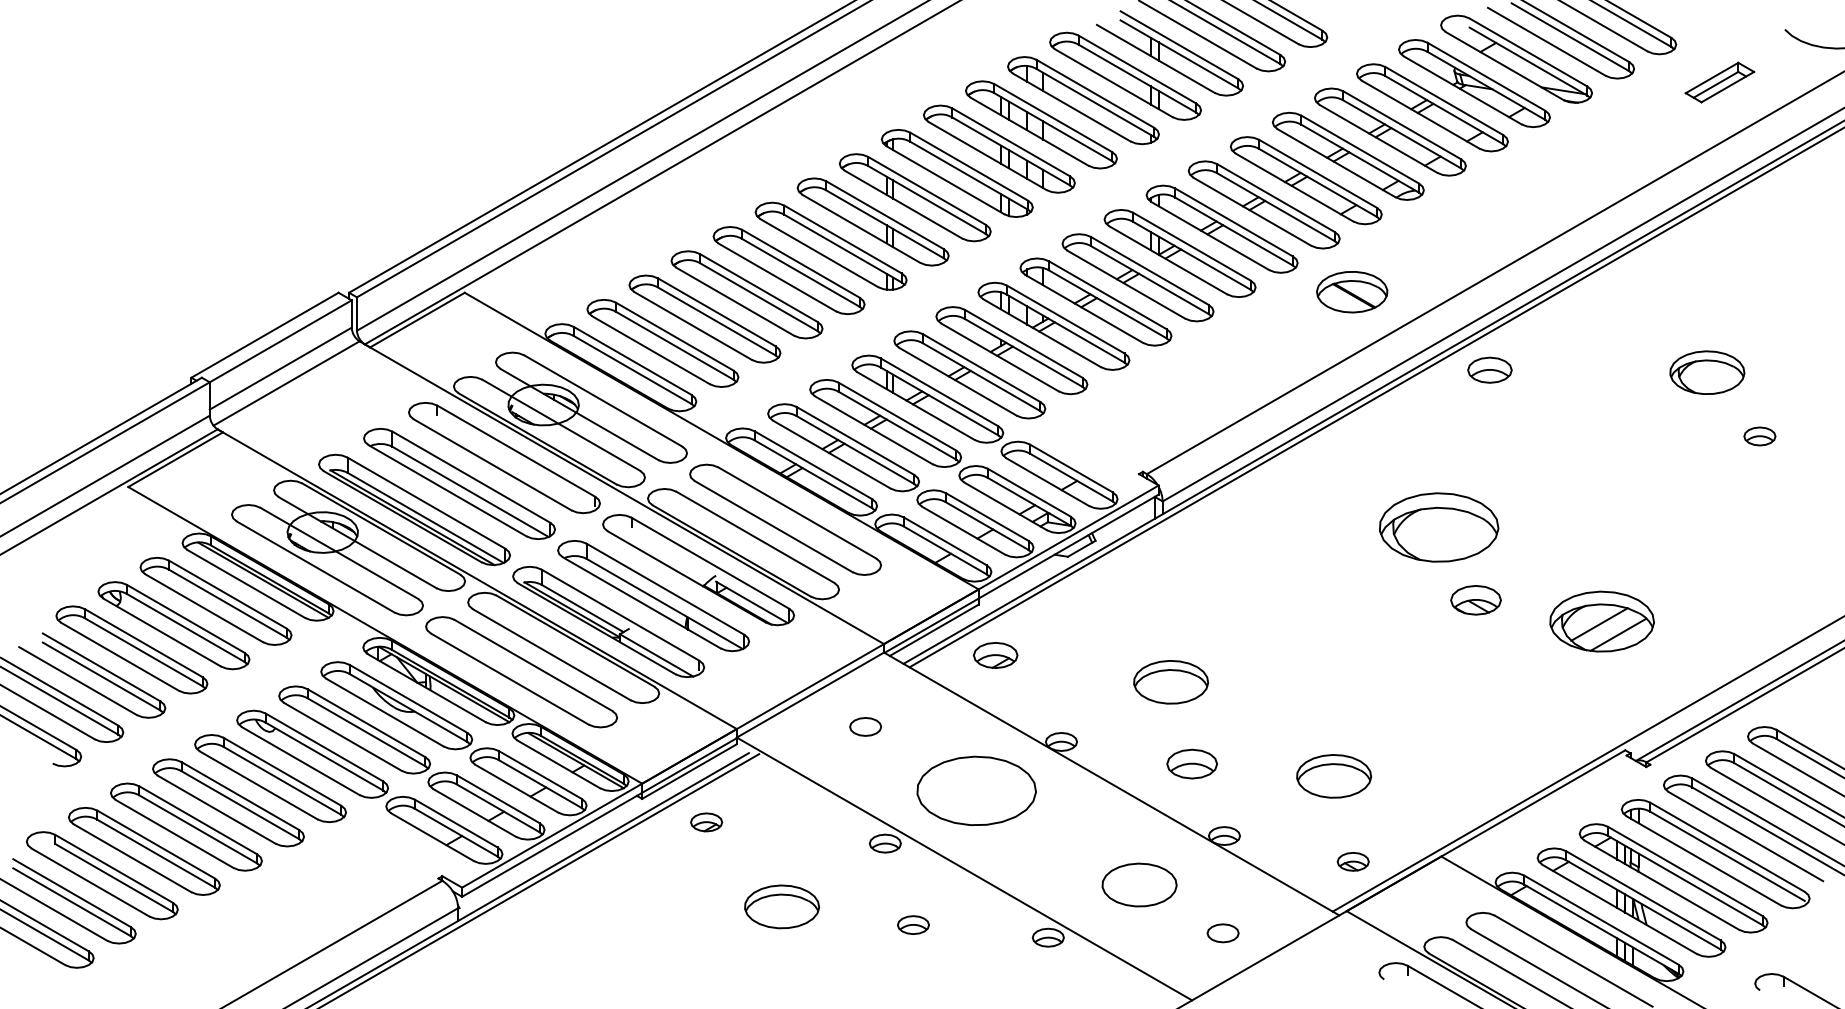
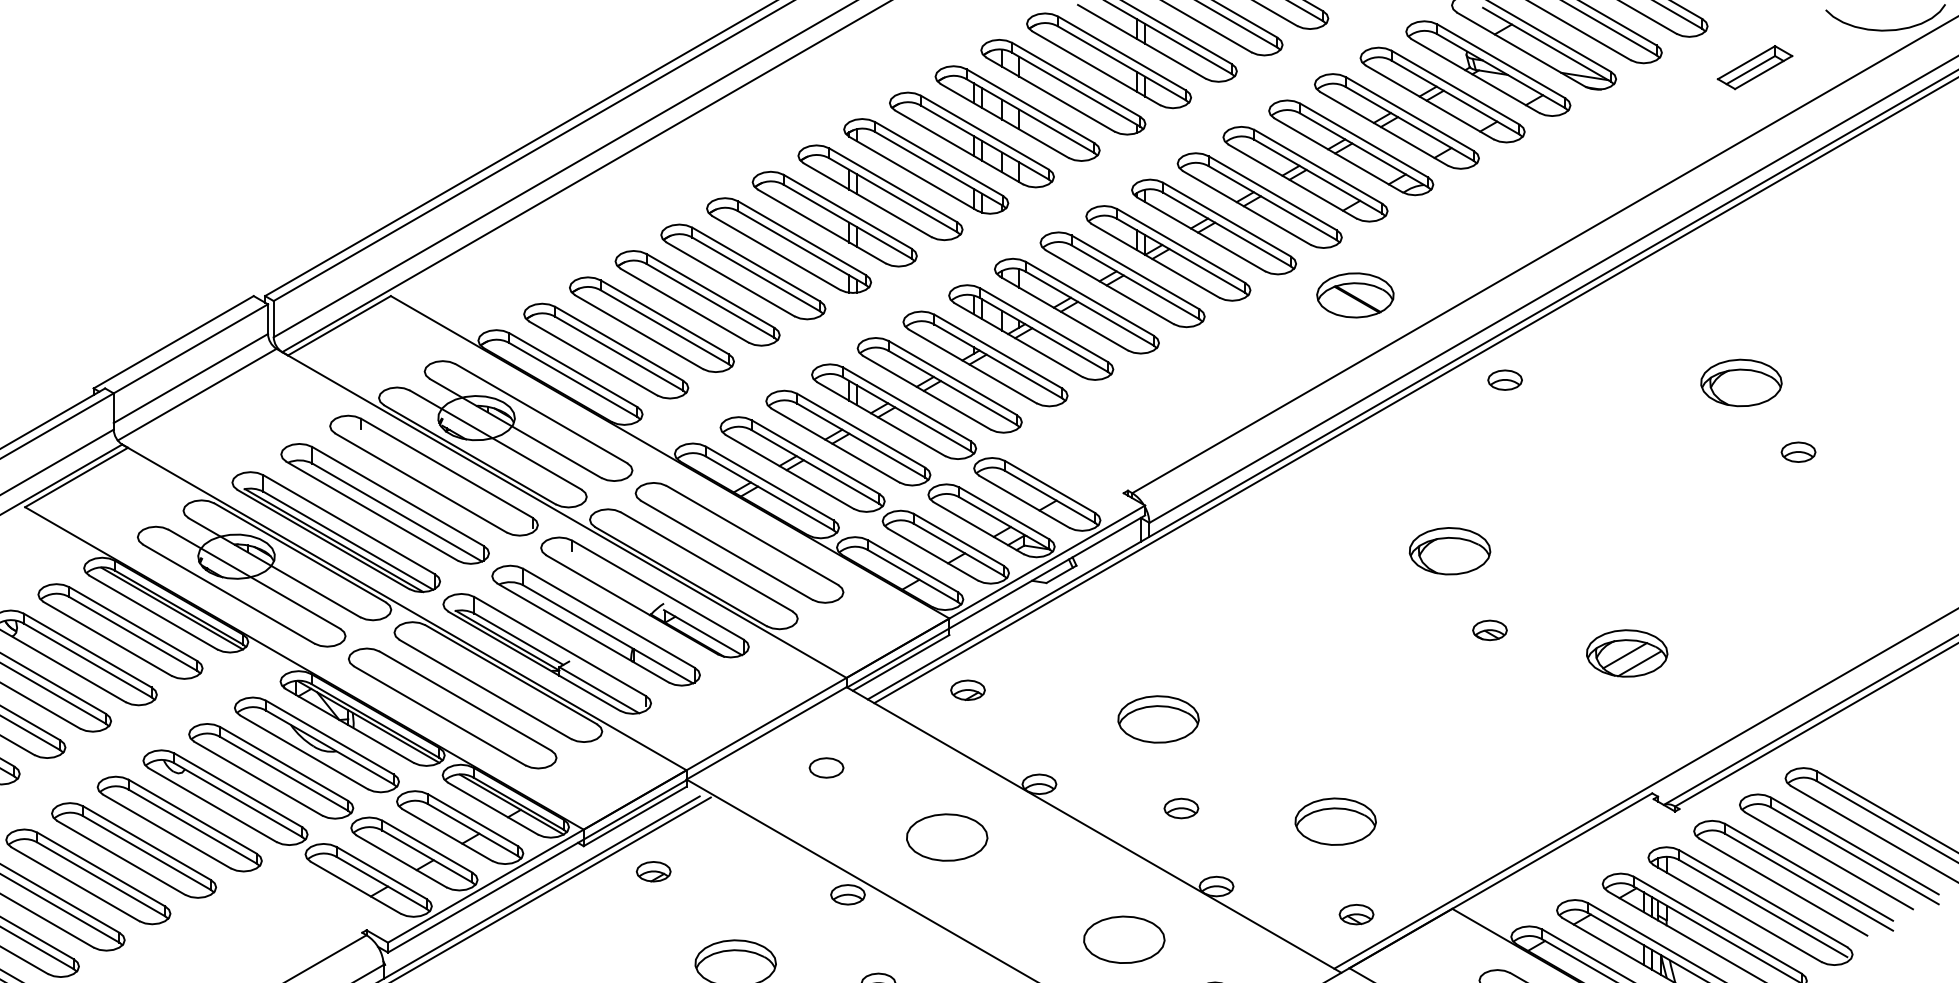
part: (1489, 369) -> (1504, 379), size x0.71
part: (1439, 527) -> (1450, 551), size x0.62
part: (1475, 600) -> (1489, 630), size x0.62
part: (1602, 621) -> (1627, 653), size x0.71
part: (995, 655) -> (967, 690), size x0.71
part: (1191, 764) -> (1180, 808), size x0.62
part: (976, 790) -> (947, 837), size x0.62

